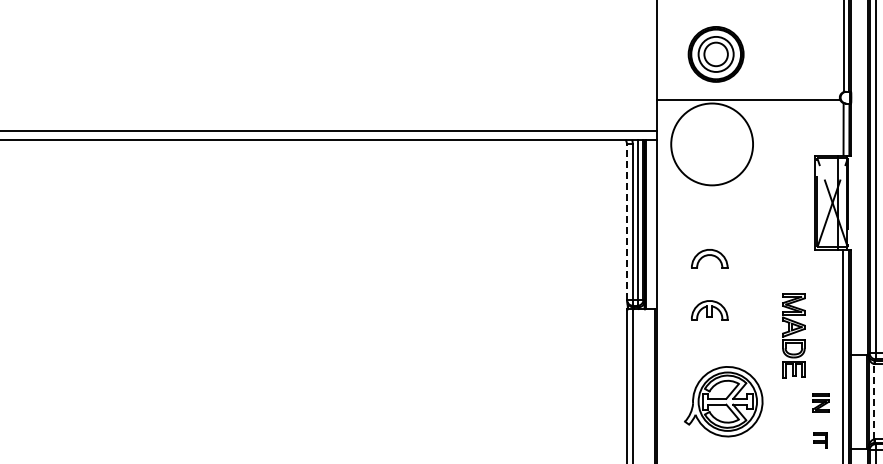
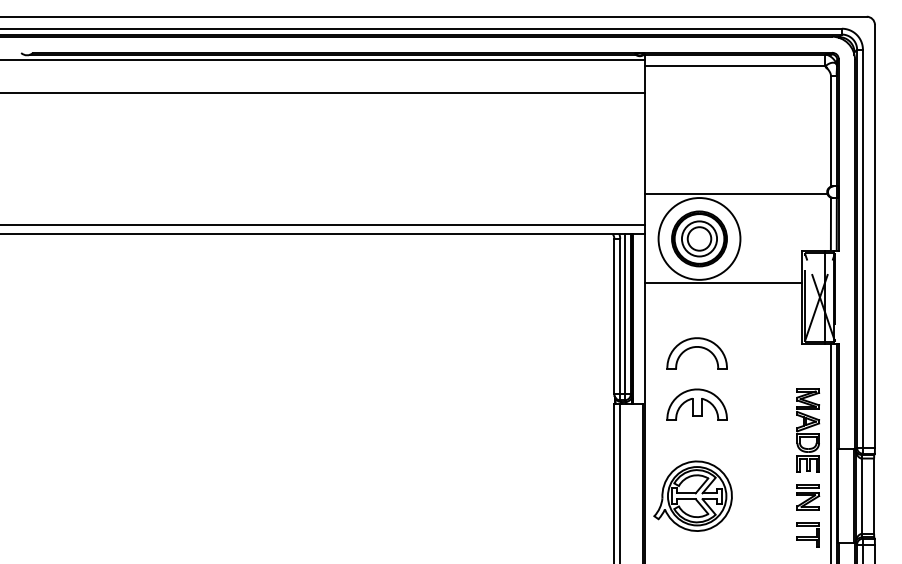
part: (716, 53) -> (699, 238), moved
line: (736, 187) -> (723, 282), added
line: (627, 221) -> (614, 316), dashed -> solid
part: (709, 258) -> (696, 353), size x1.67
part: (709, 309) -> (696, 404), size x1.67
part: (794, 335) -> (808, 430), moved
part: (723, 400) -> (692, 495), moved
line: (874, 401) -> (861, 496), dashed -> solid
part: (821, 402) -> (808, 497), size x1.43
part: (820, 439) -> (807, 534), size x1.67

